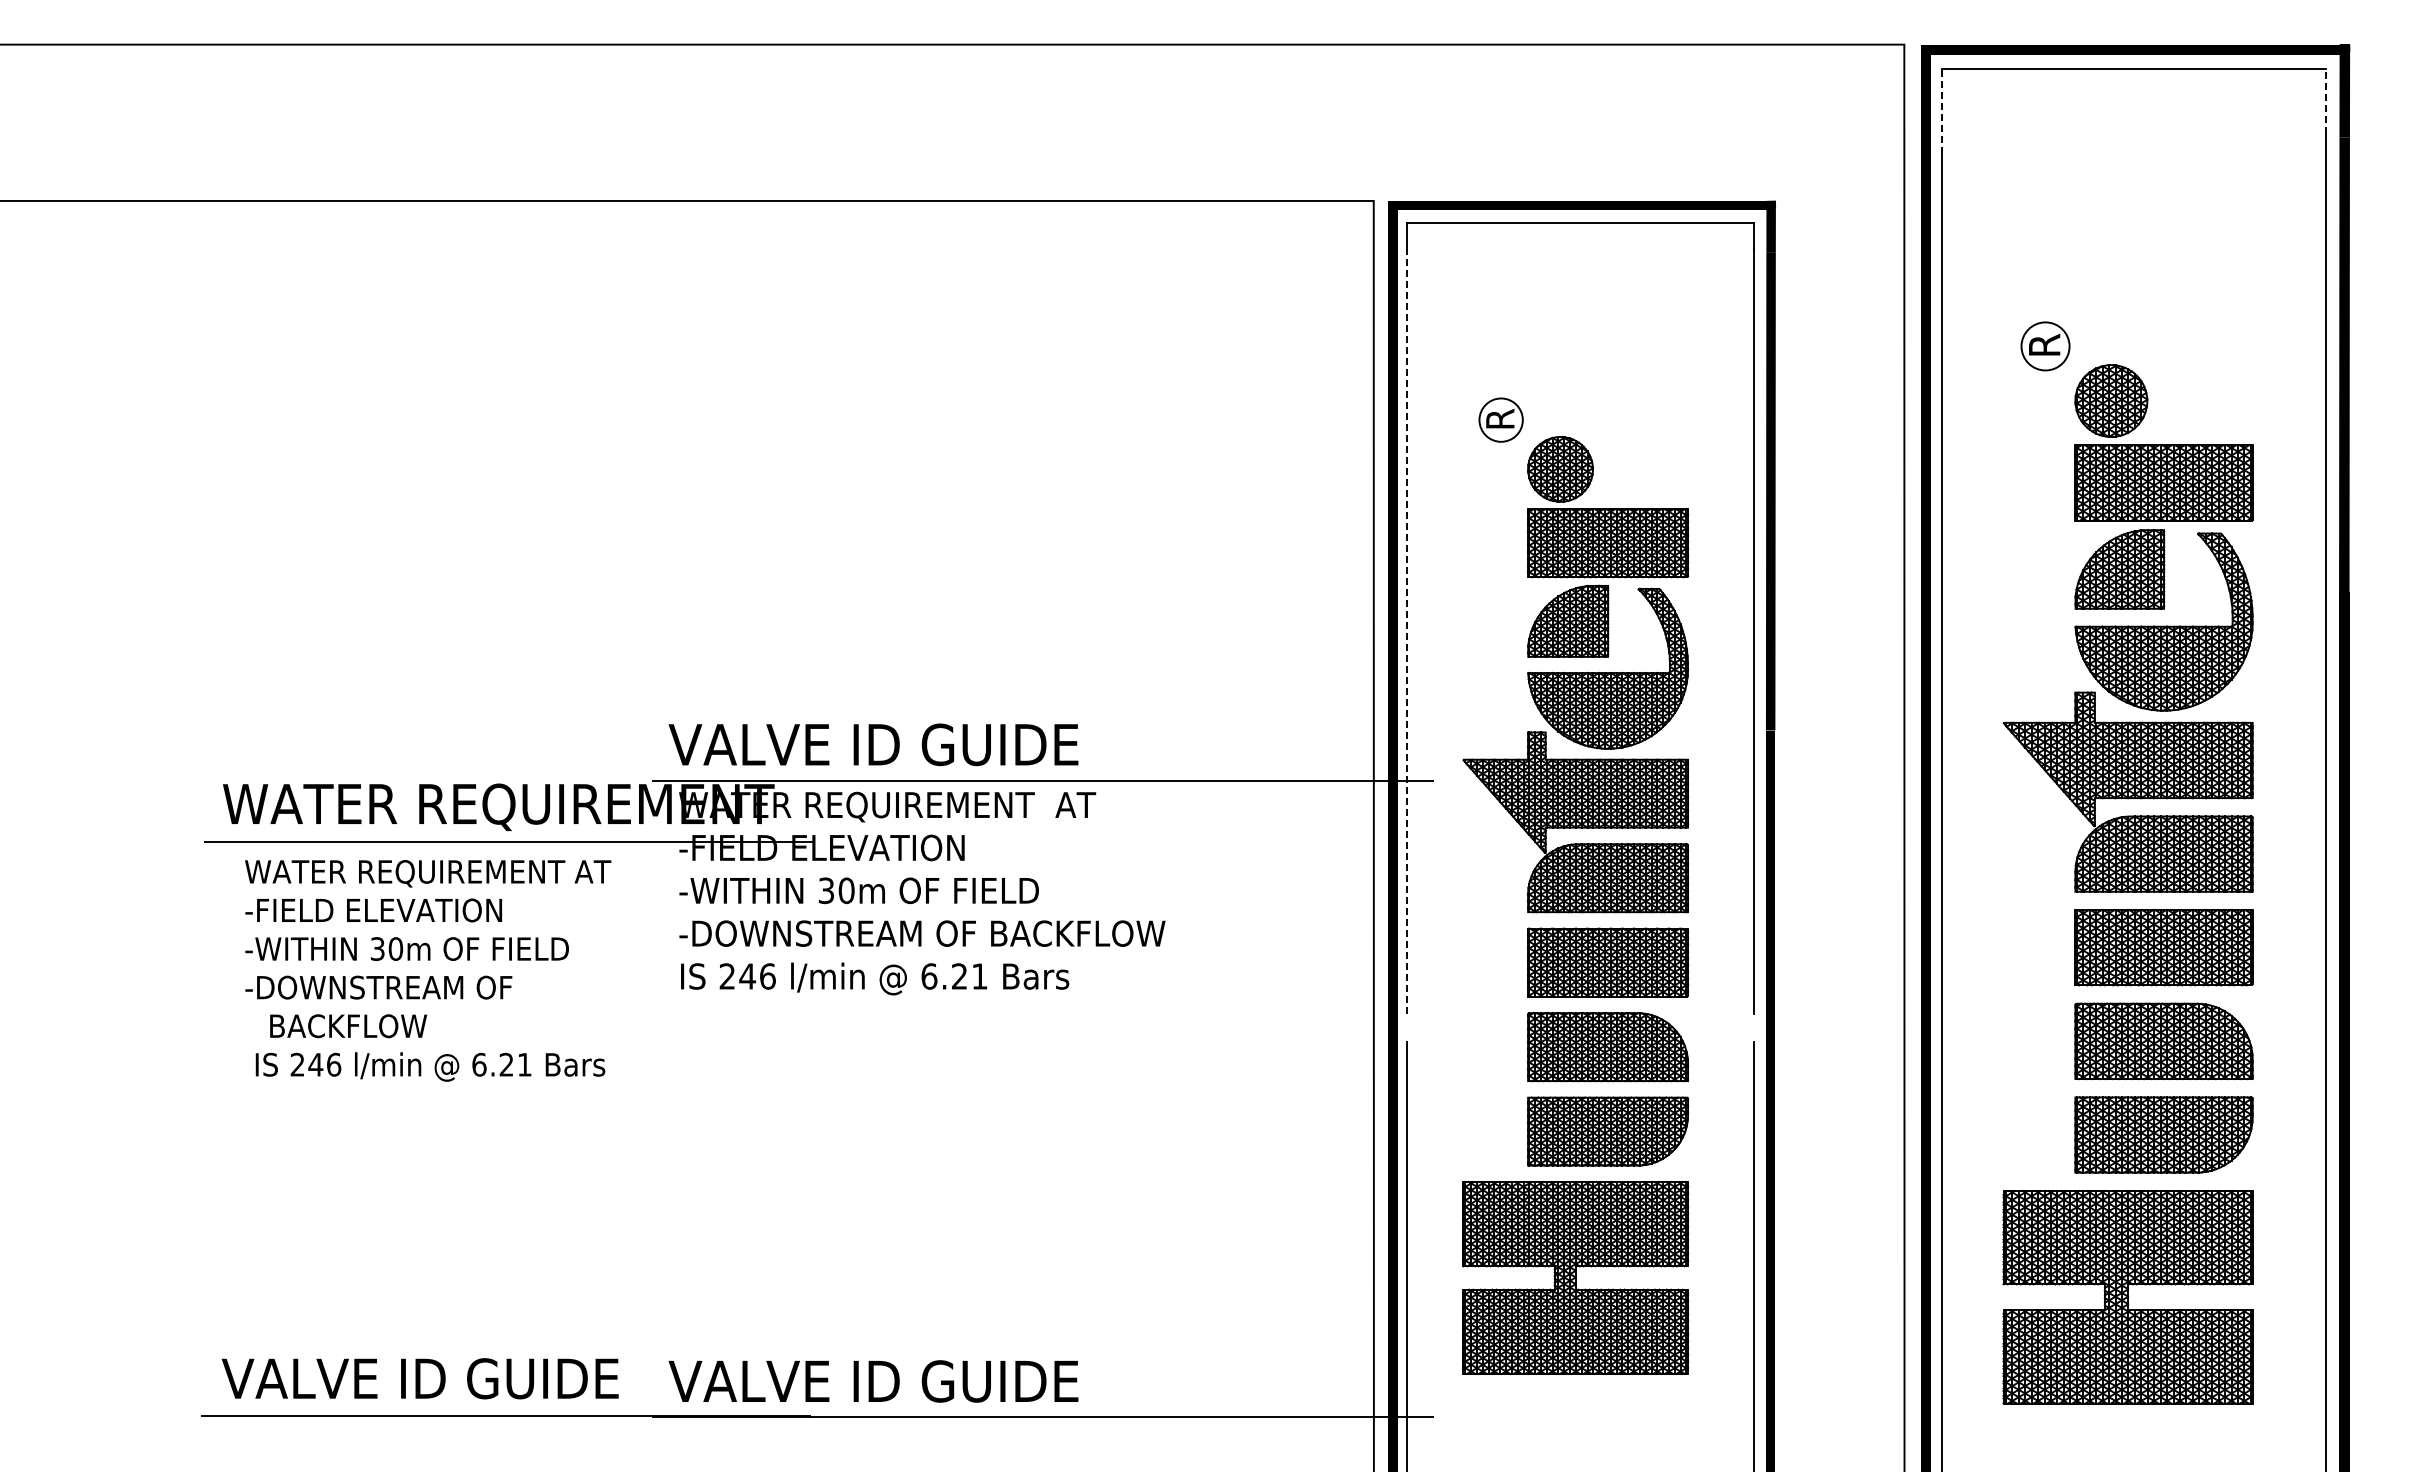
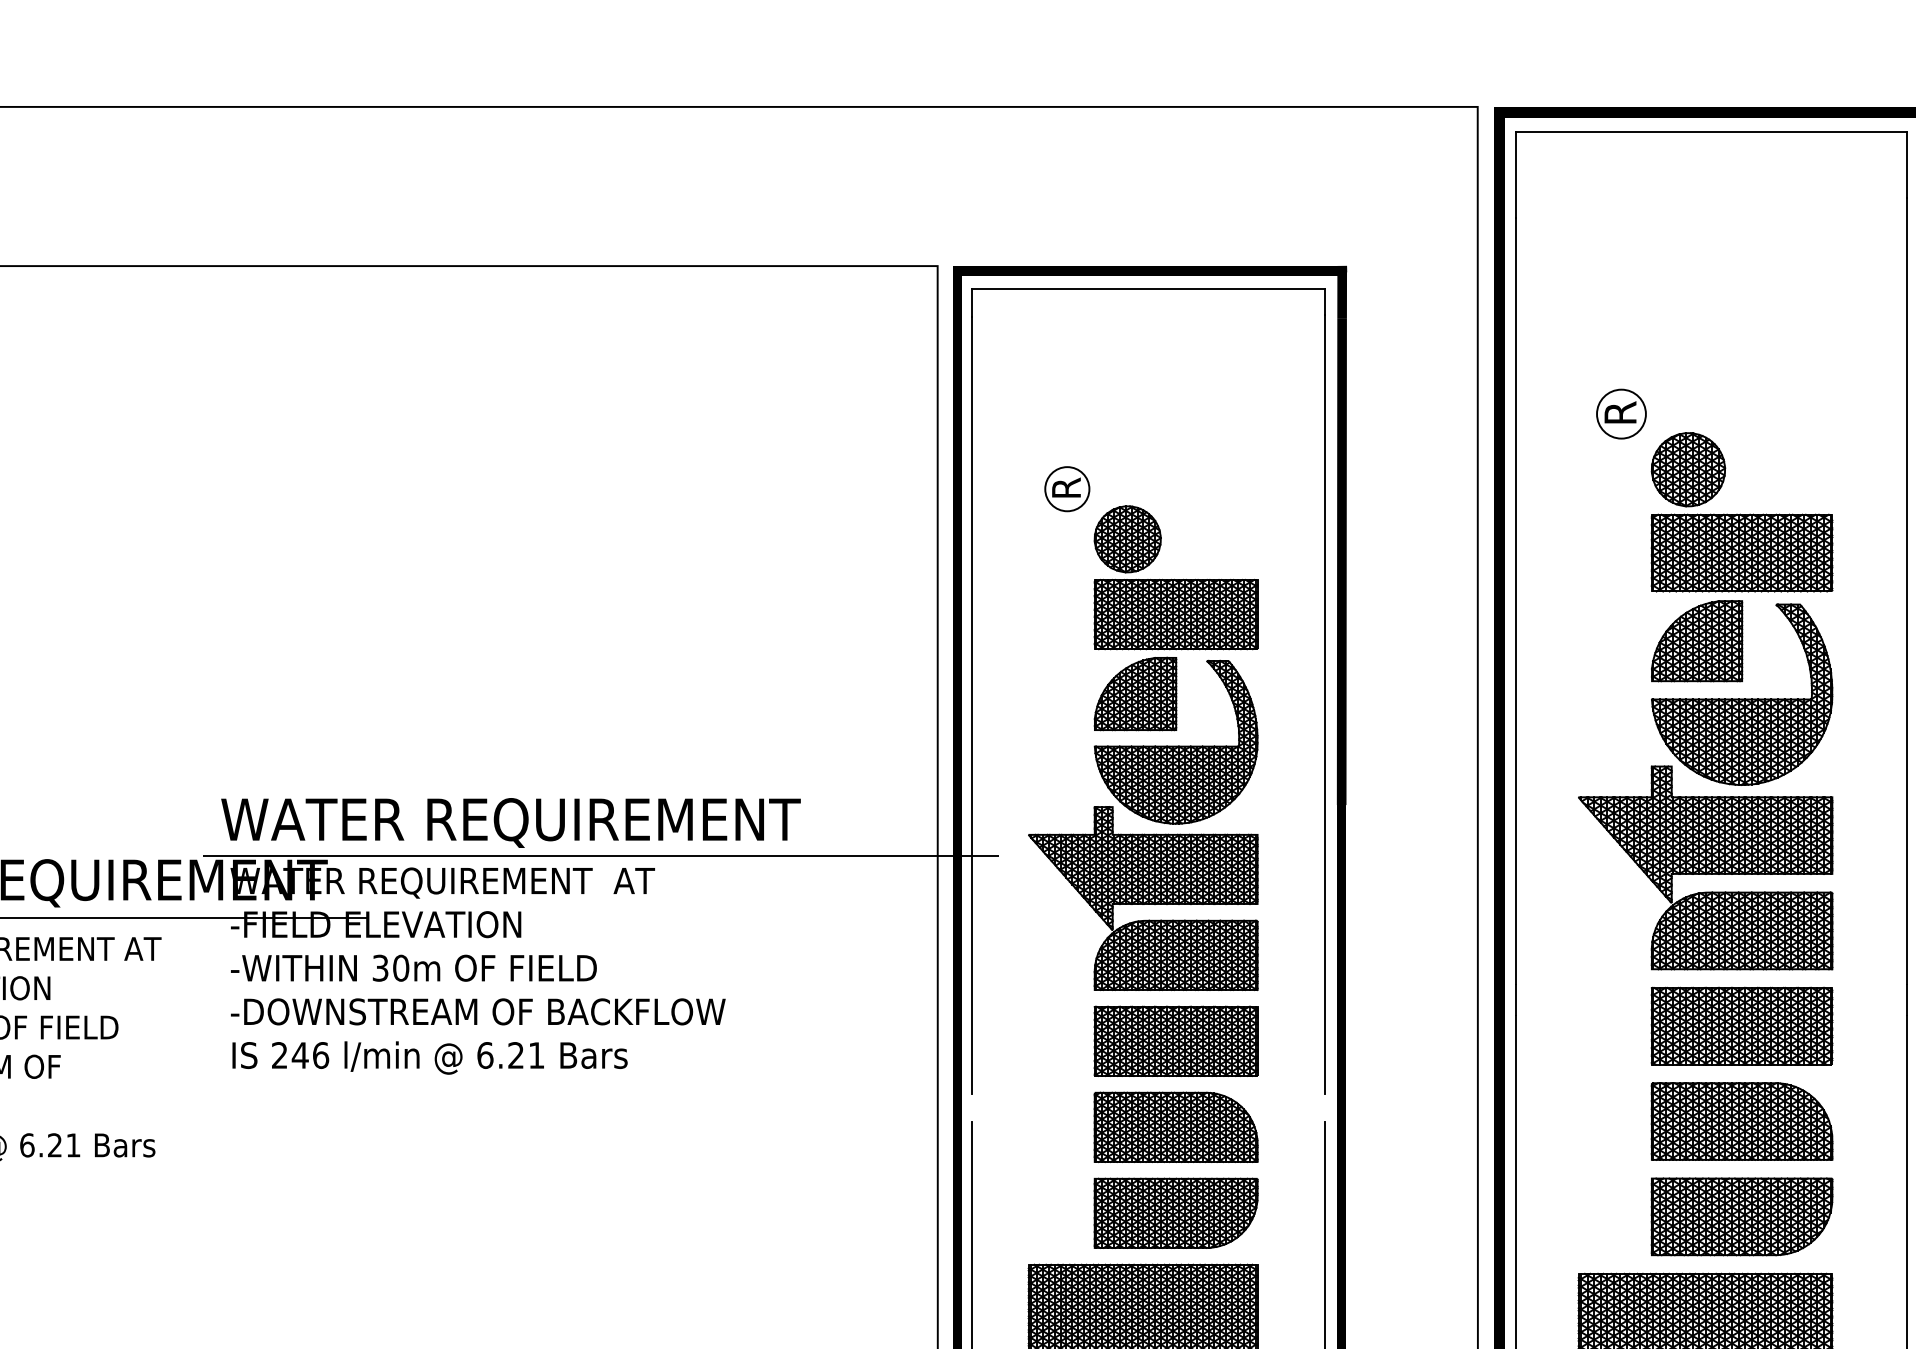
line: (2326, 101) -> (1907, 164), dashed -> solid
line: (1941, 111) -> (1515, 175), dashed -> solid
line: (1407, 632) -> (972, 705), dashed -> solid
text: (953, 747) -> (509, 822), VALVE ID GUIDE -> WATER REQUIREMENT

